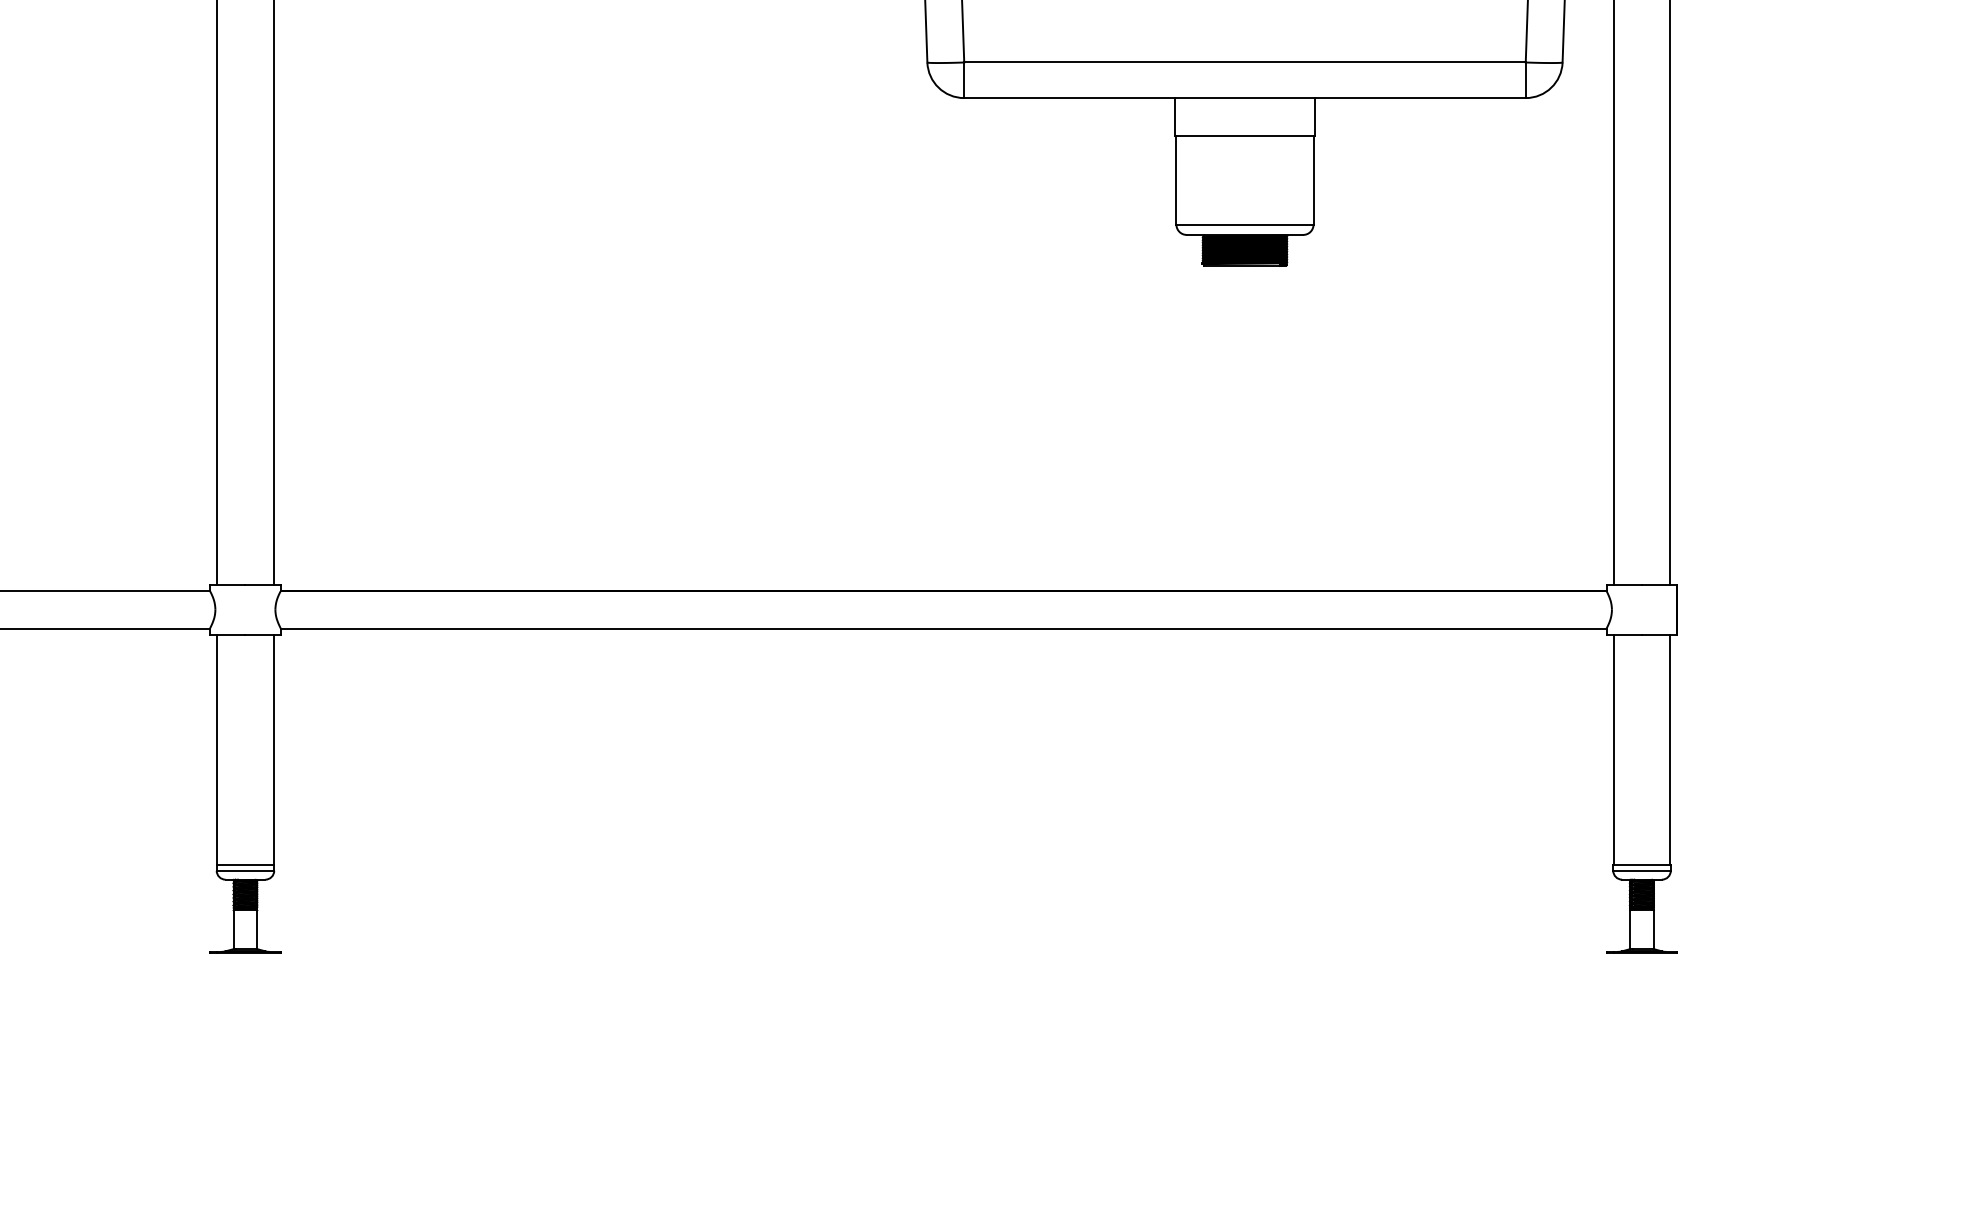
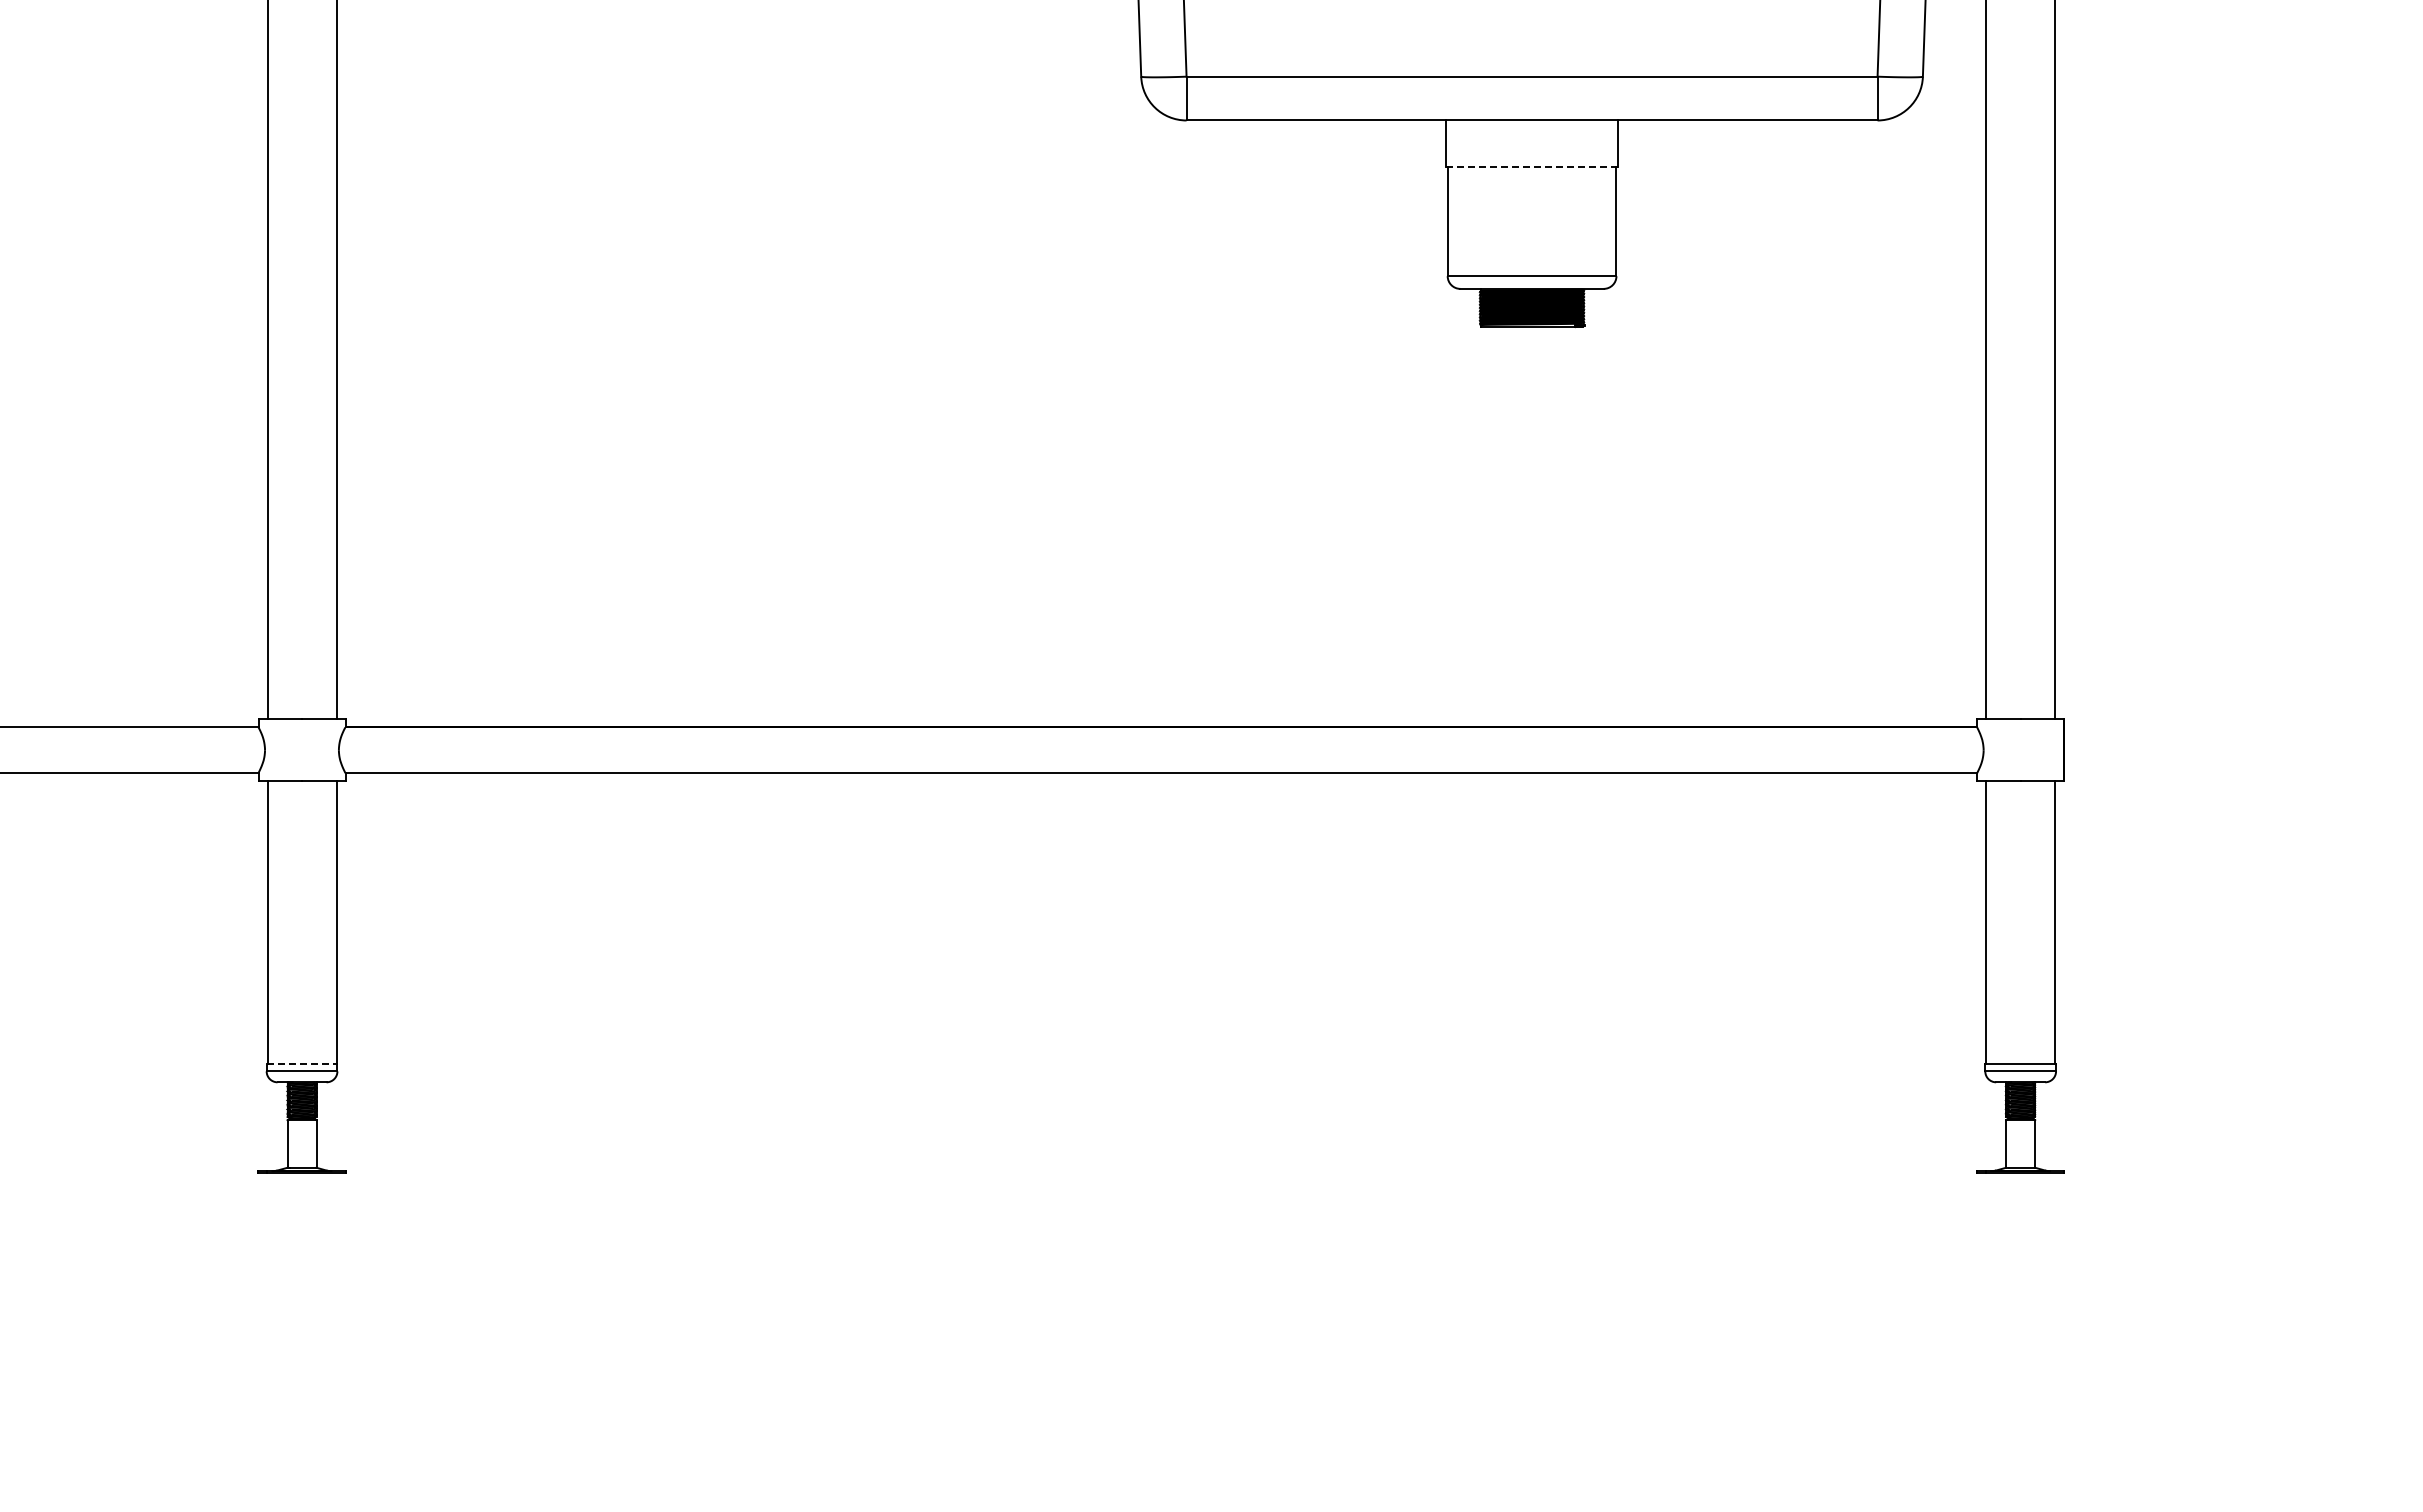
line: (1244, 136) -> (1531, 167), solid -> dashed
line: (245, 865) -> (302, 1064), solid -> dashed

